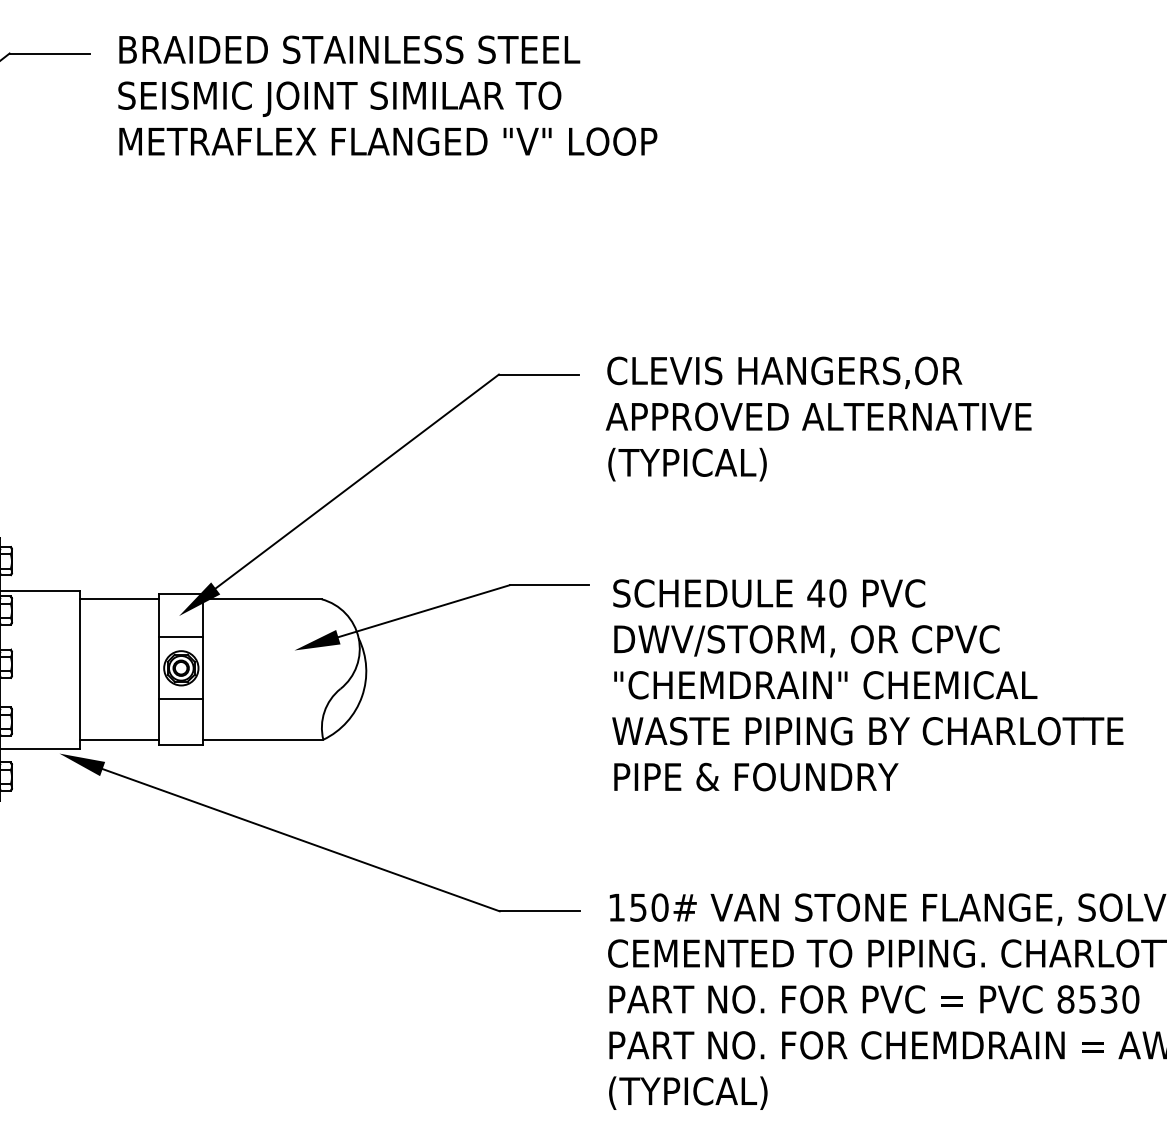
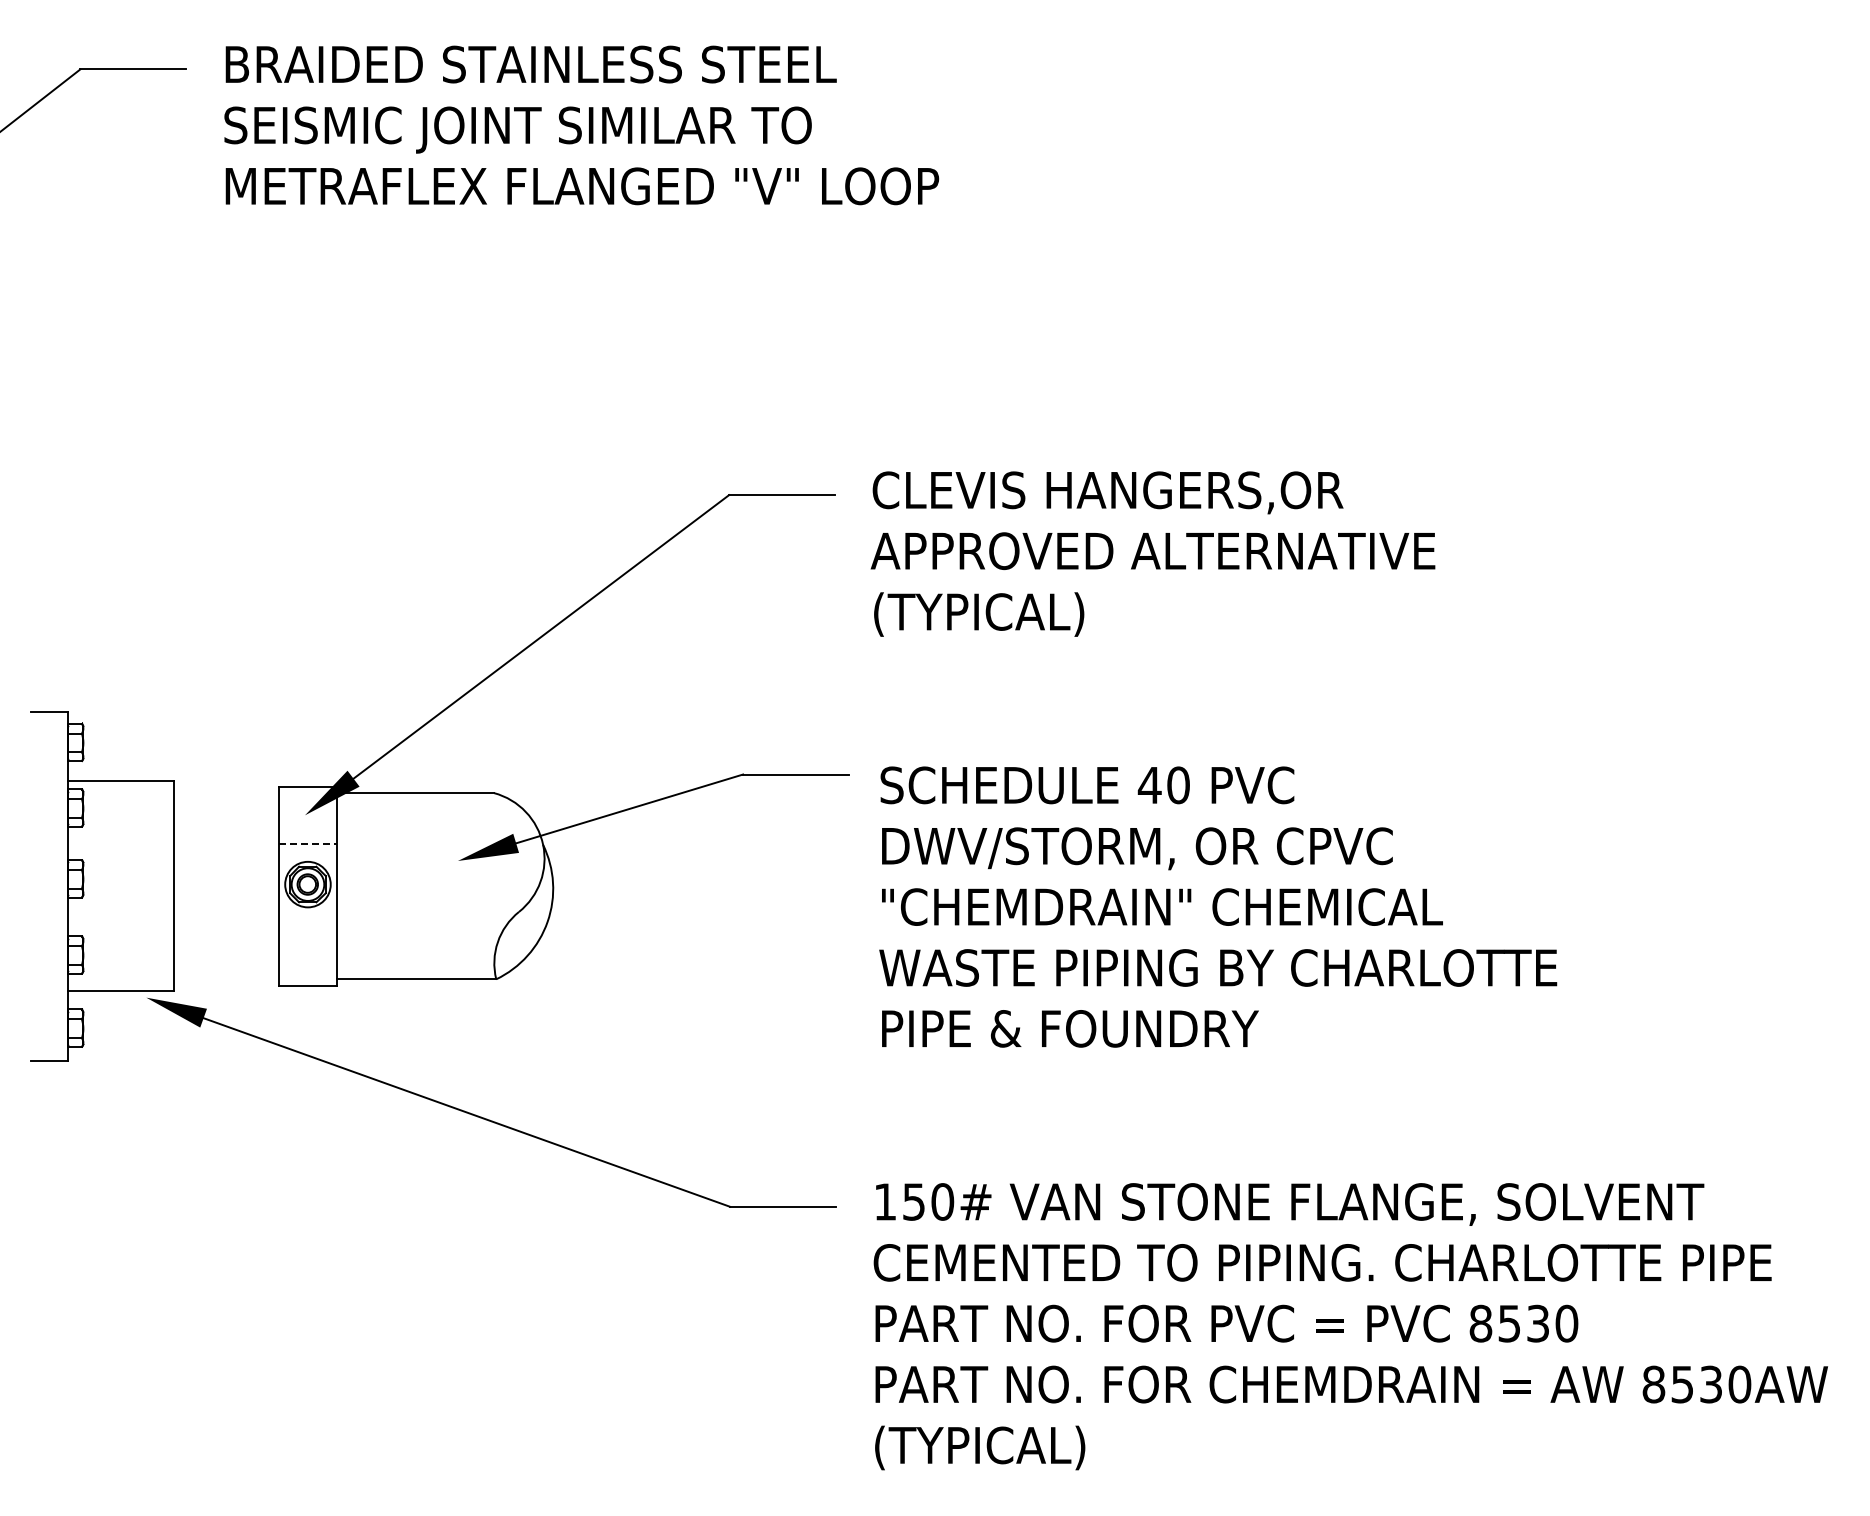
line: (119, 599) -> (225, 793), removed
line: (181, 637) -> (308, 843), solid -> dashed
line: (180, 698) -> (307, 924), removed
line: (119, 739) -> (225, 979), removed

